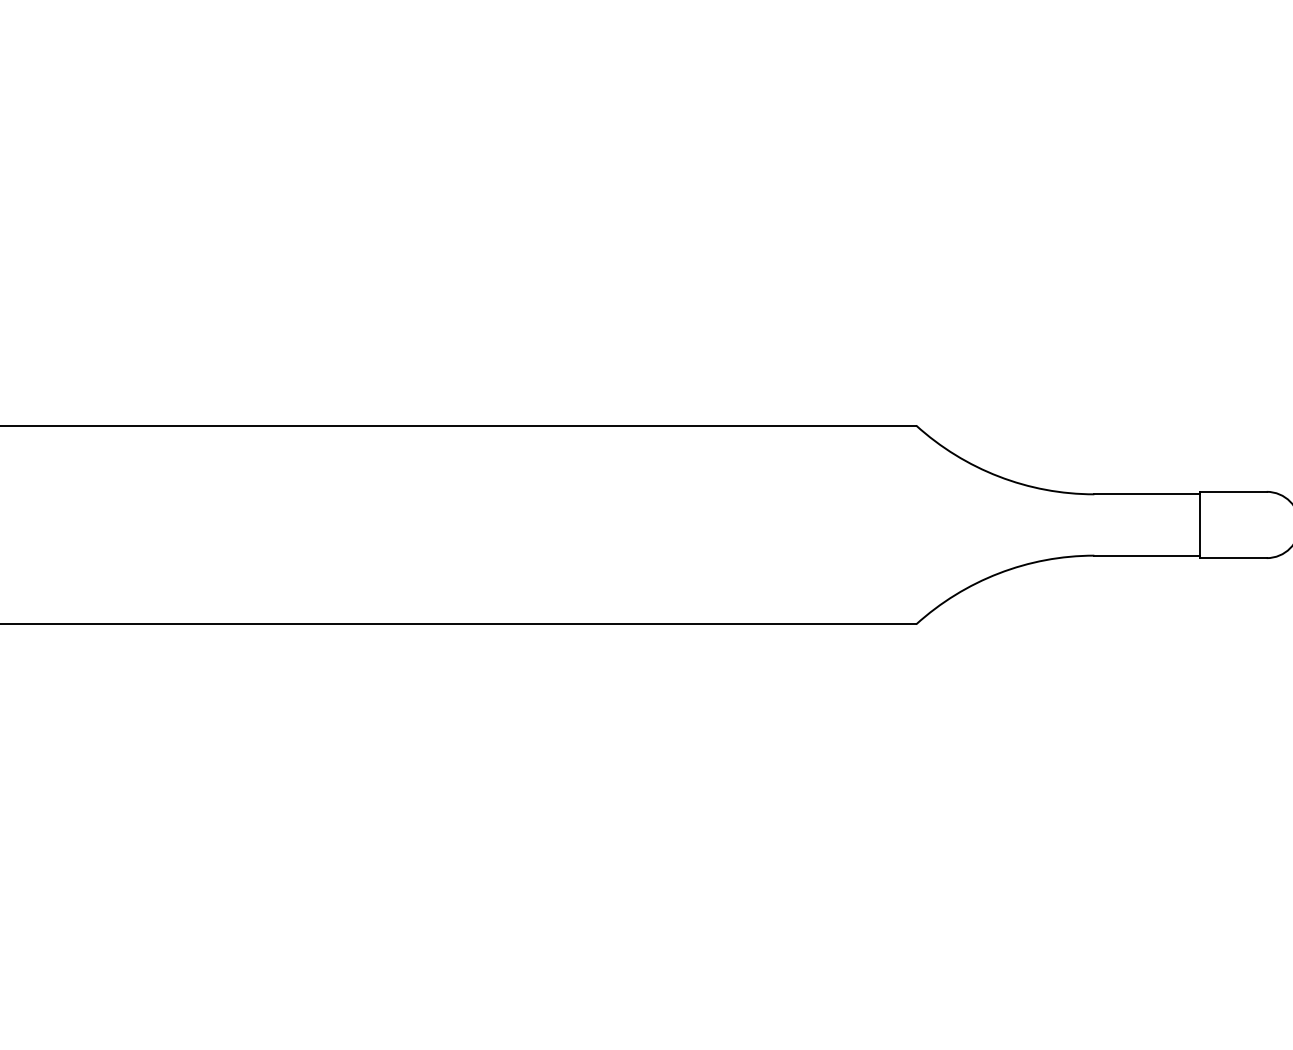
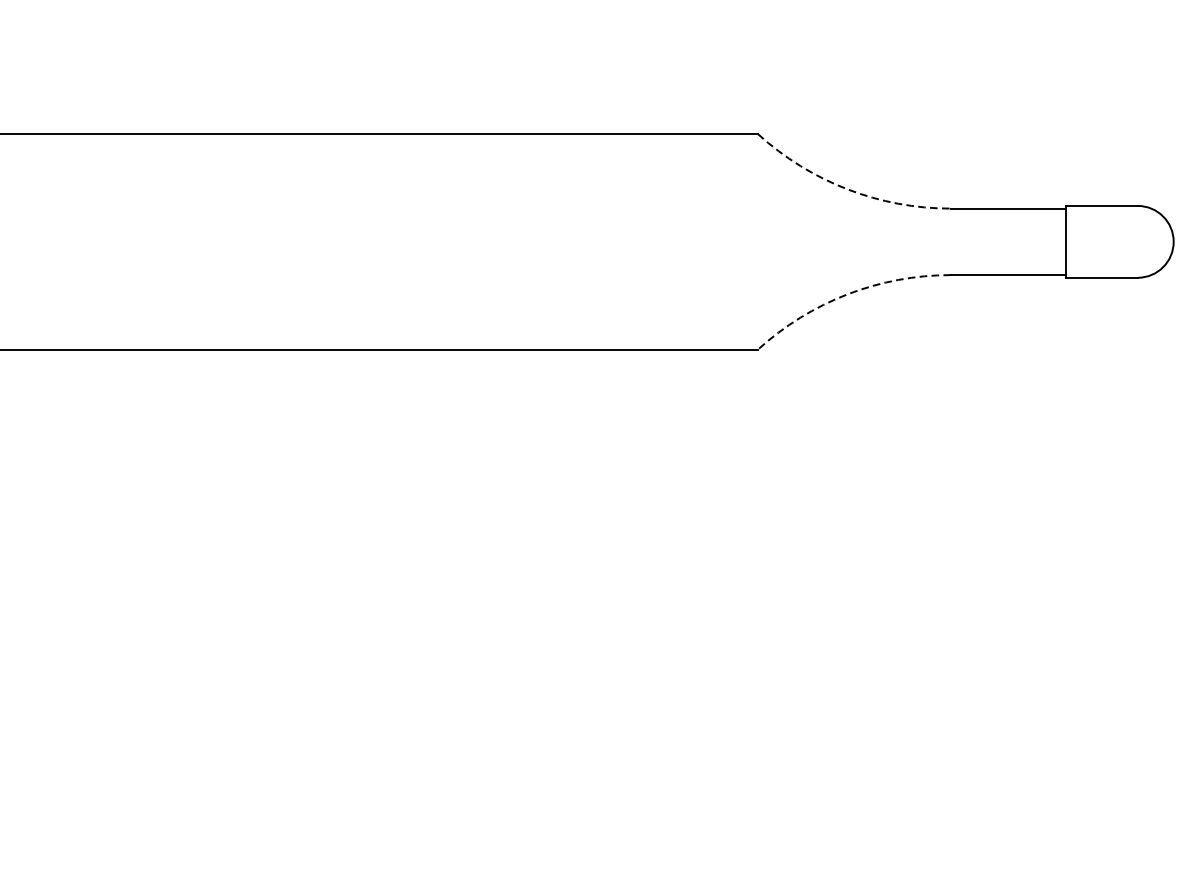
arc: (998, 476) -> (847, 189), solid -> dashed
arc: (998, 573) -> (847, 294), solid -> dashed

